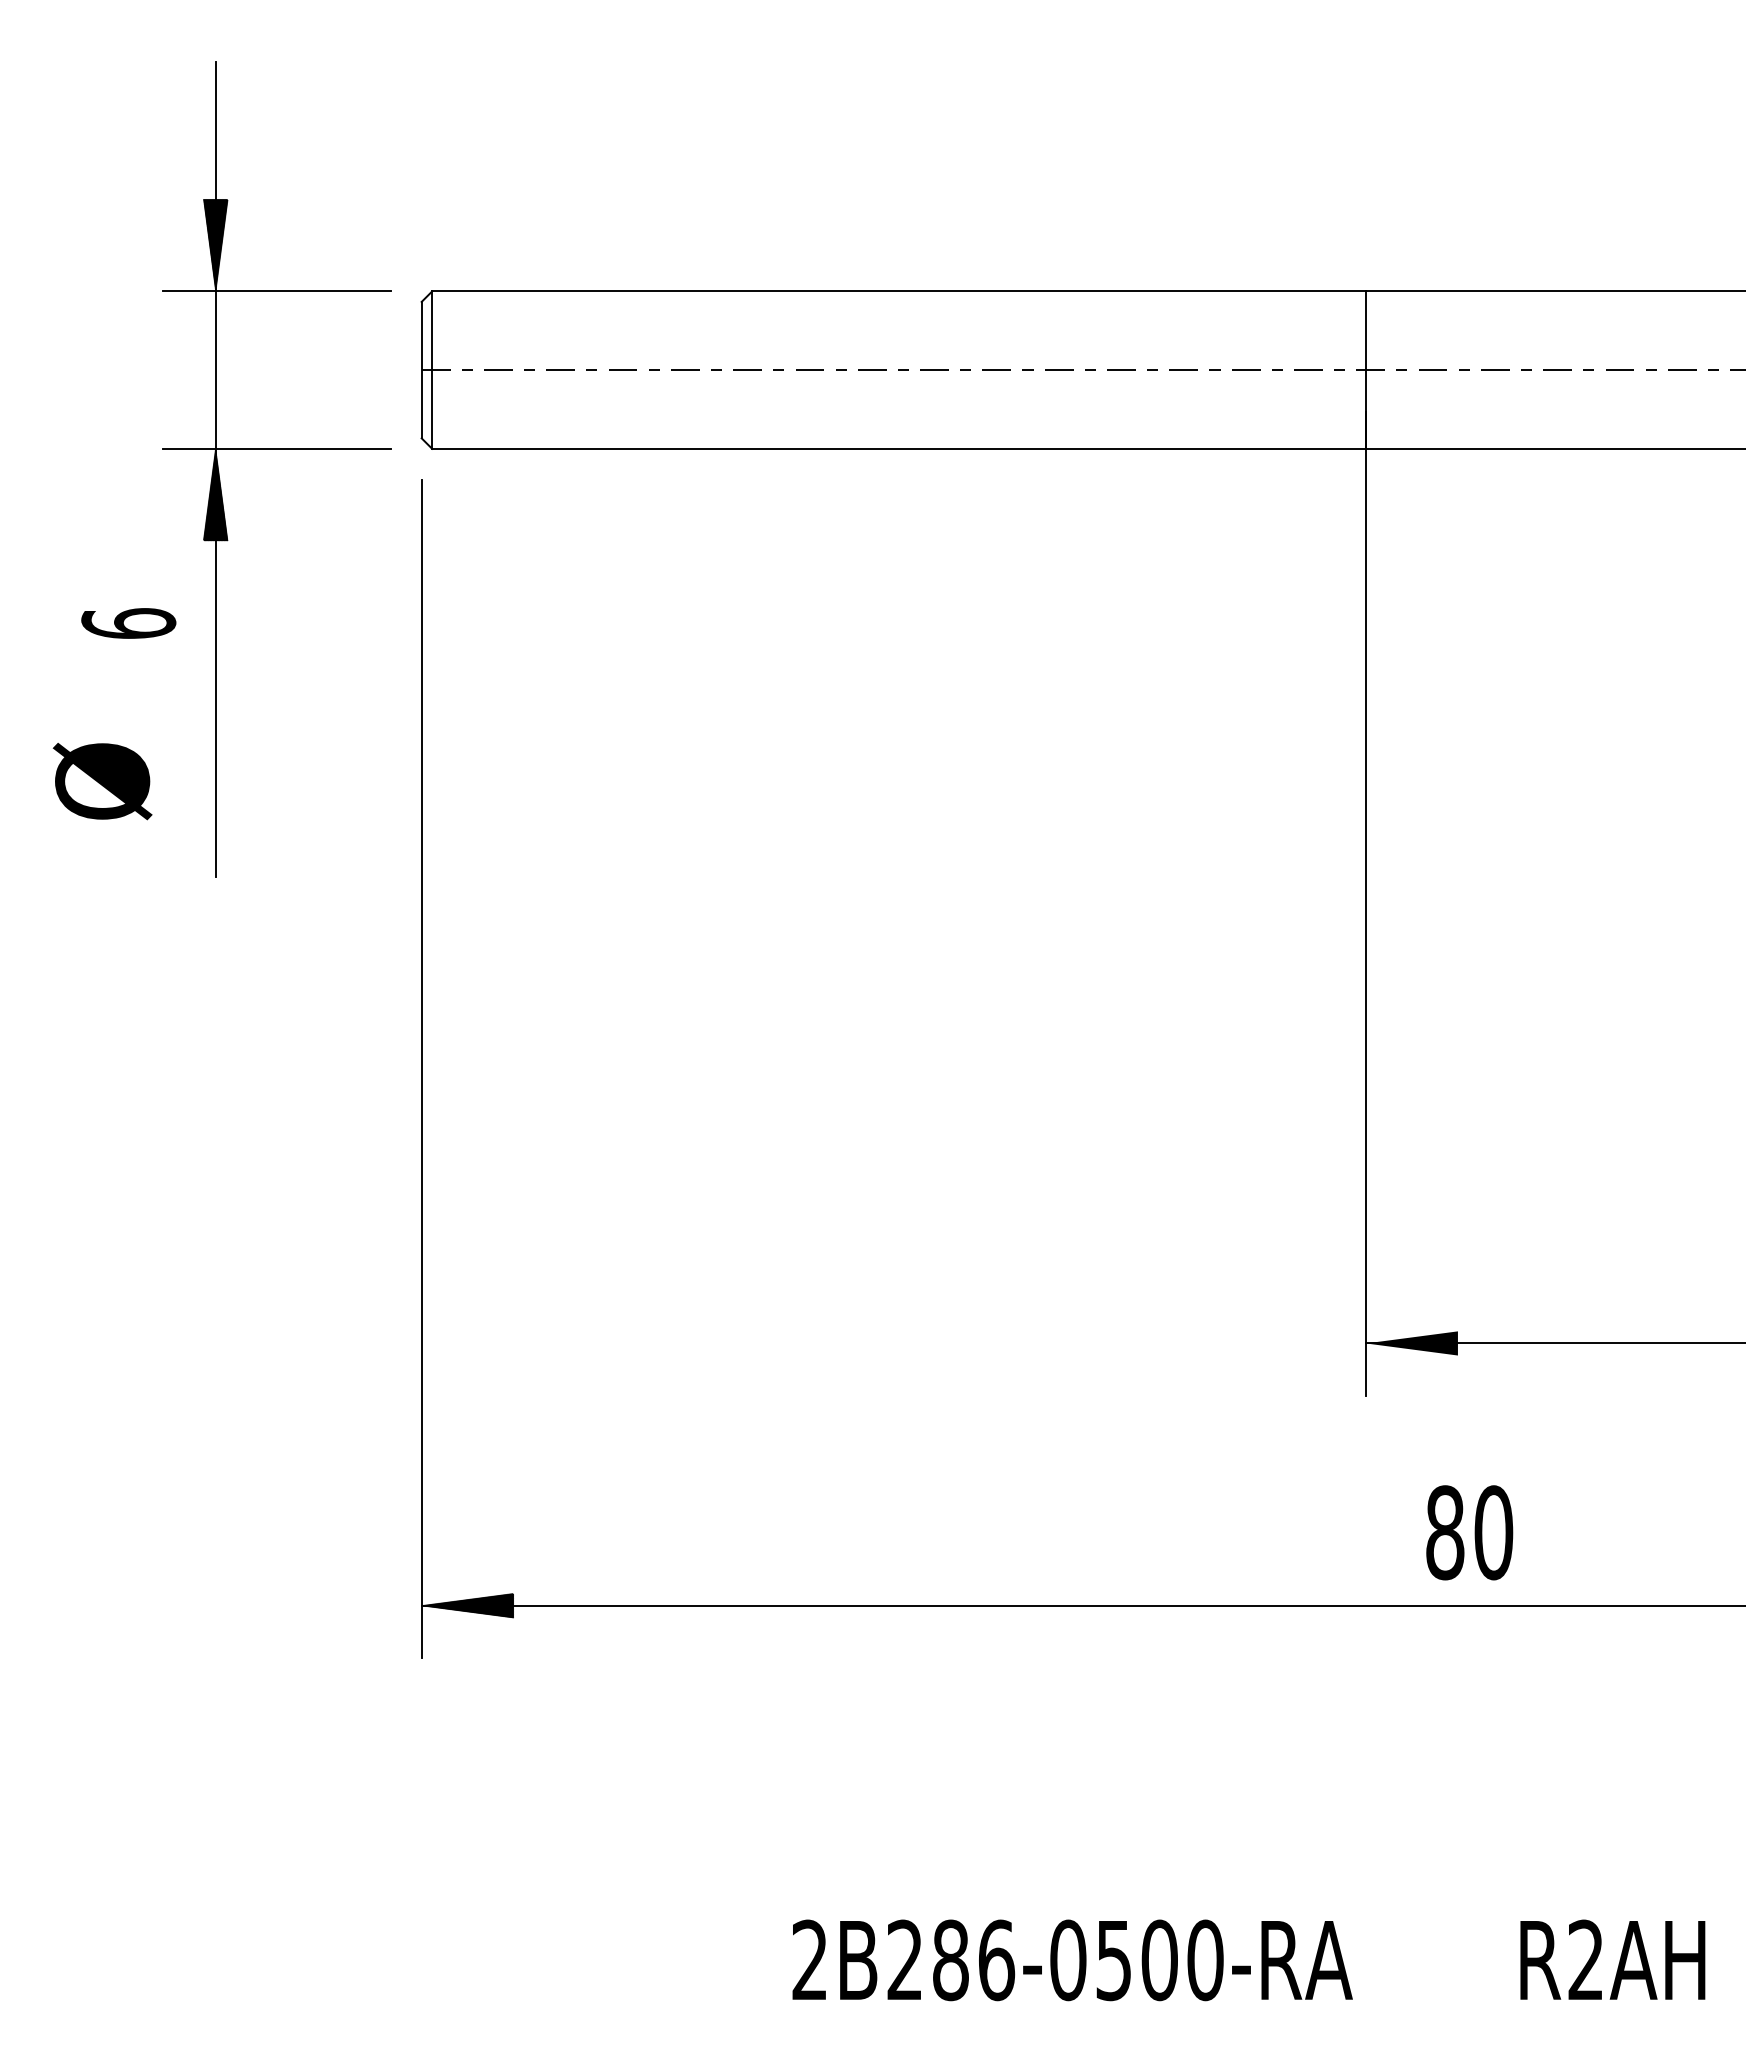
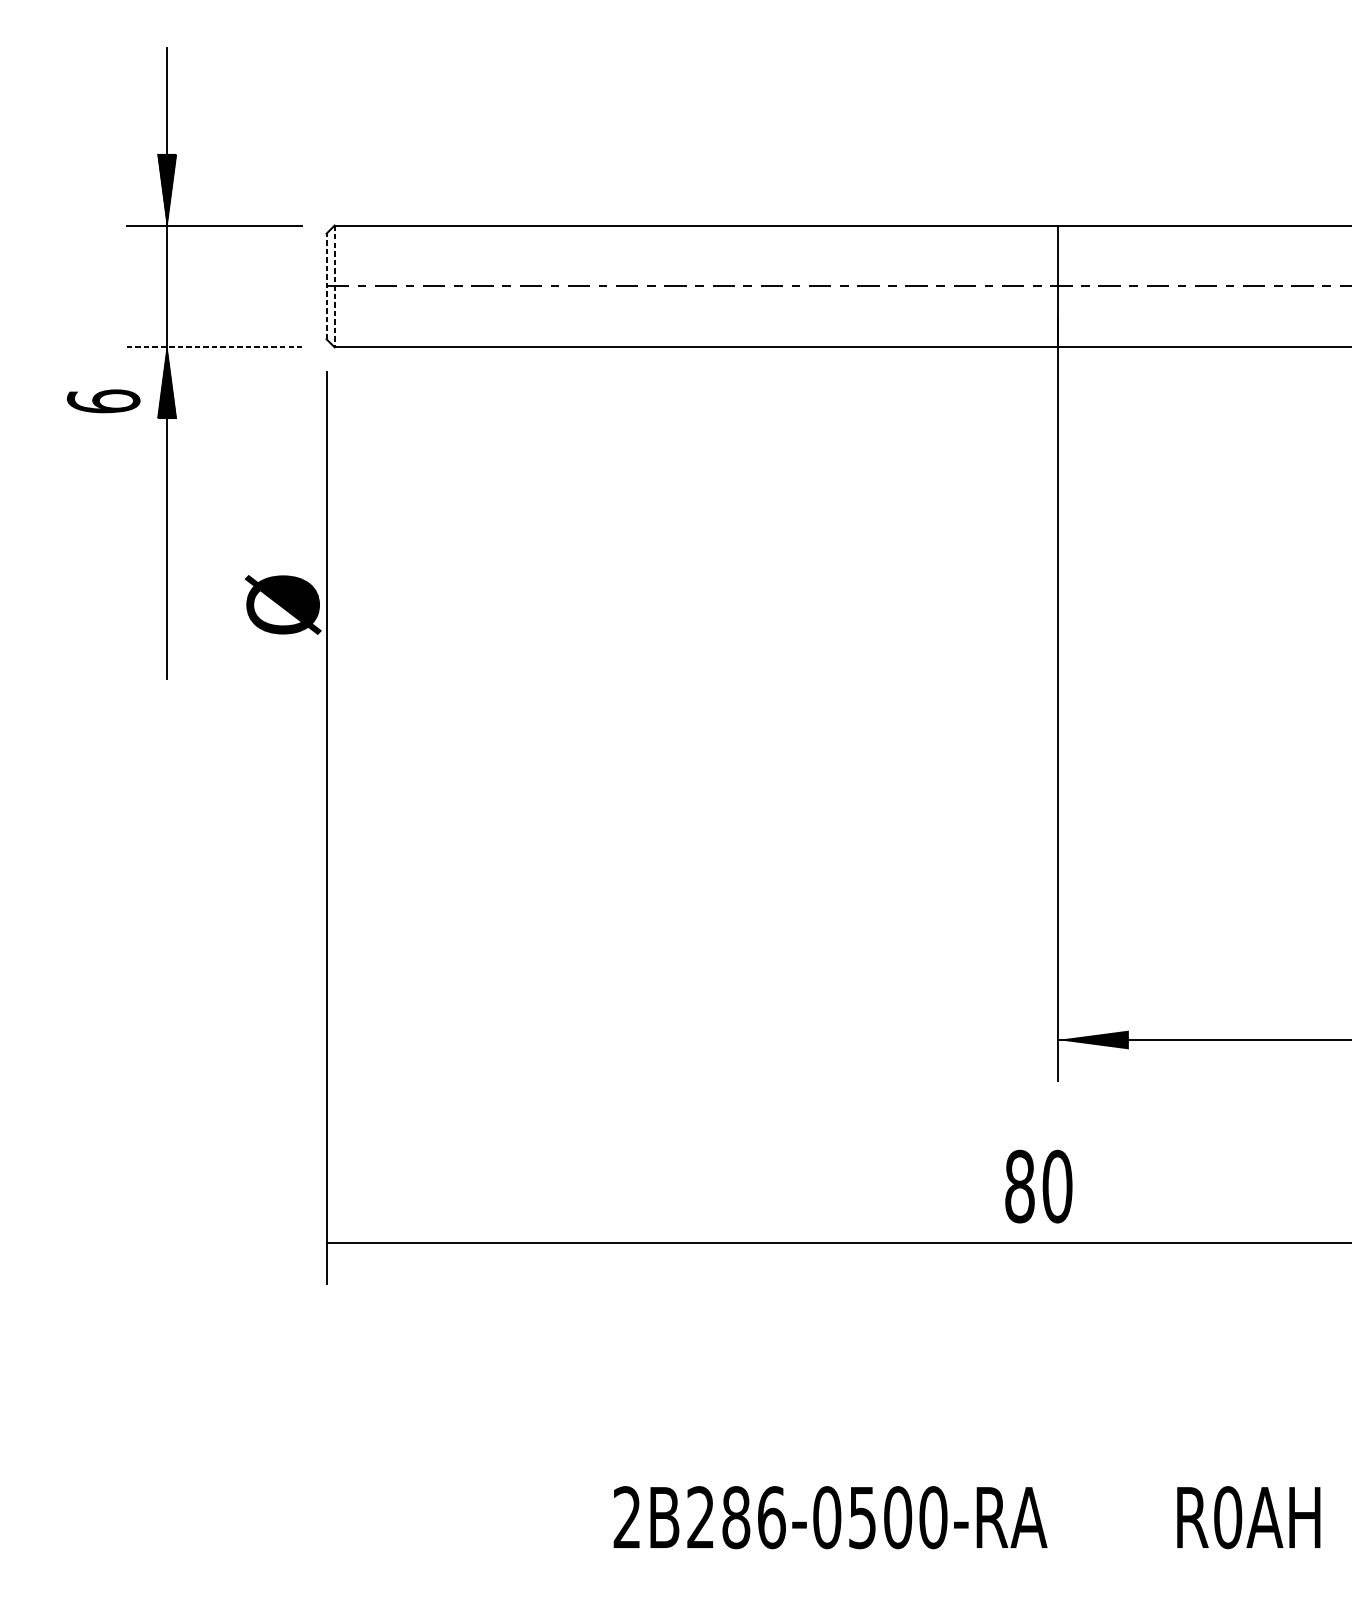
line: (421, 369) -> (326, 285), solid -> dashed
line: (432, 370) -> (334, 286), solid -> dashed
line: (276, 448) -> (214, 347), solid -> dashed
text: (128, 623) -> (103, 401), moved
text: (102, 781) -> (283, 604), moved
text: (1469, 1532) -> (1038, 1186), moved
hatch: (467, 1605) -> (362, 1242), removed
text: (1586, 1960) -> (1228, 1517), R2AH -> R0AH

